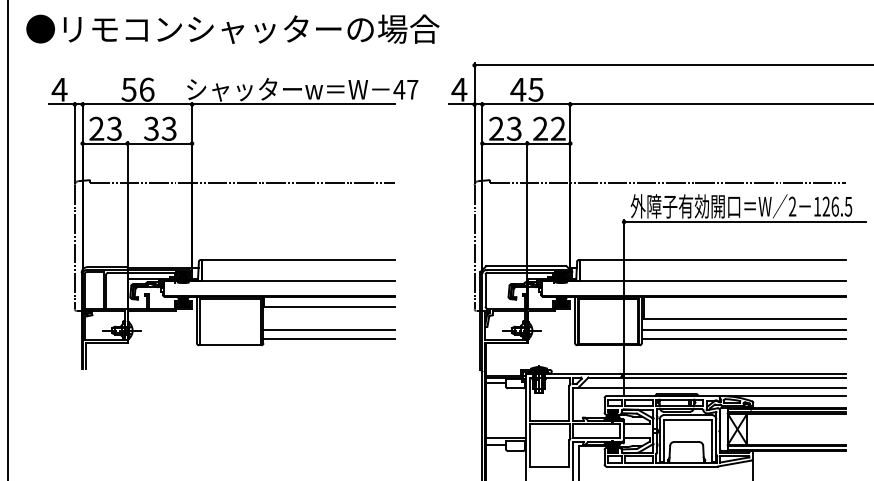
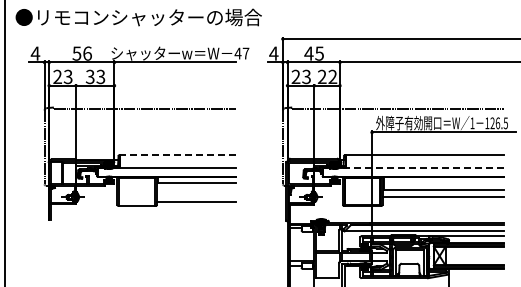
text: (792, 205) -> (472, 122), 2 -> 1
line: (299, 260) -> (178, 155), solid -> dashed
line: (693, 280) -> (413, 167), solid -> dashed
line: (329, 329) -> (196, 196), removed
line: (743, 339) -> (443, 202), removed

